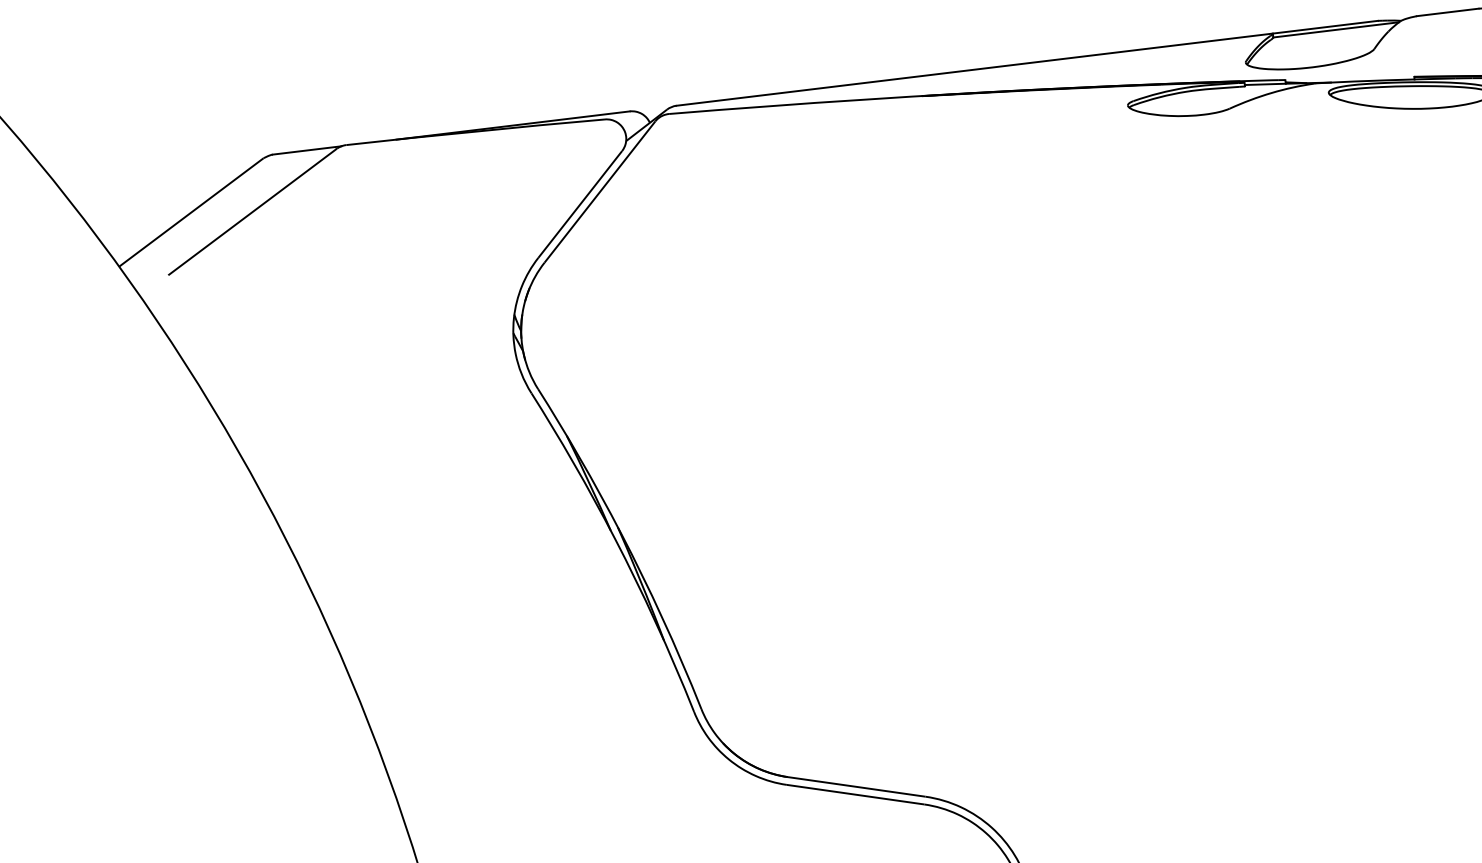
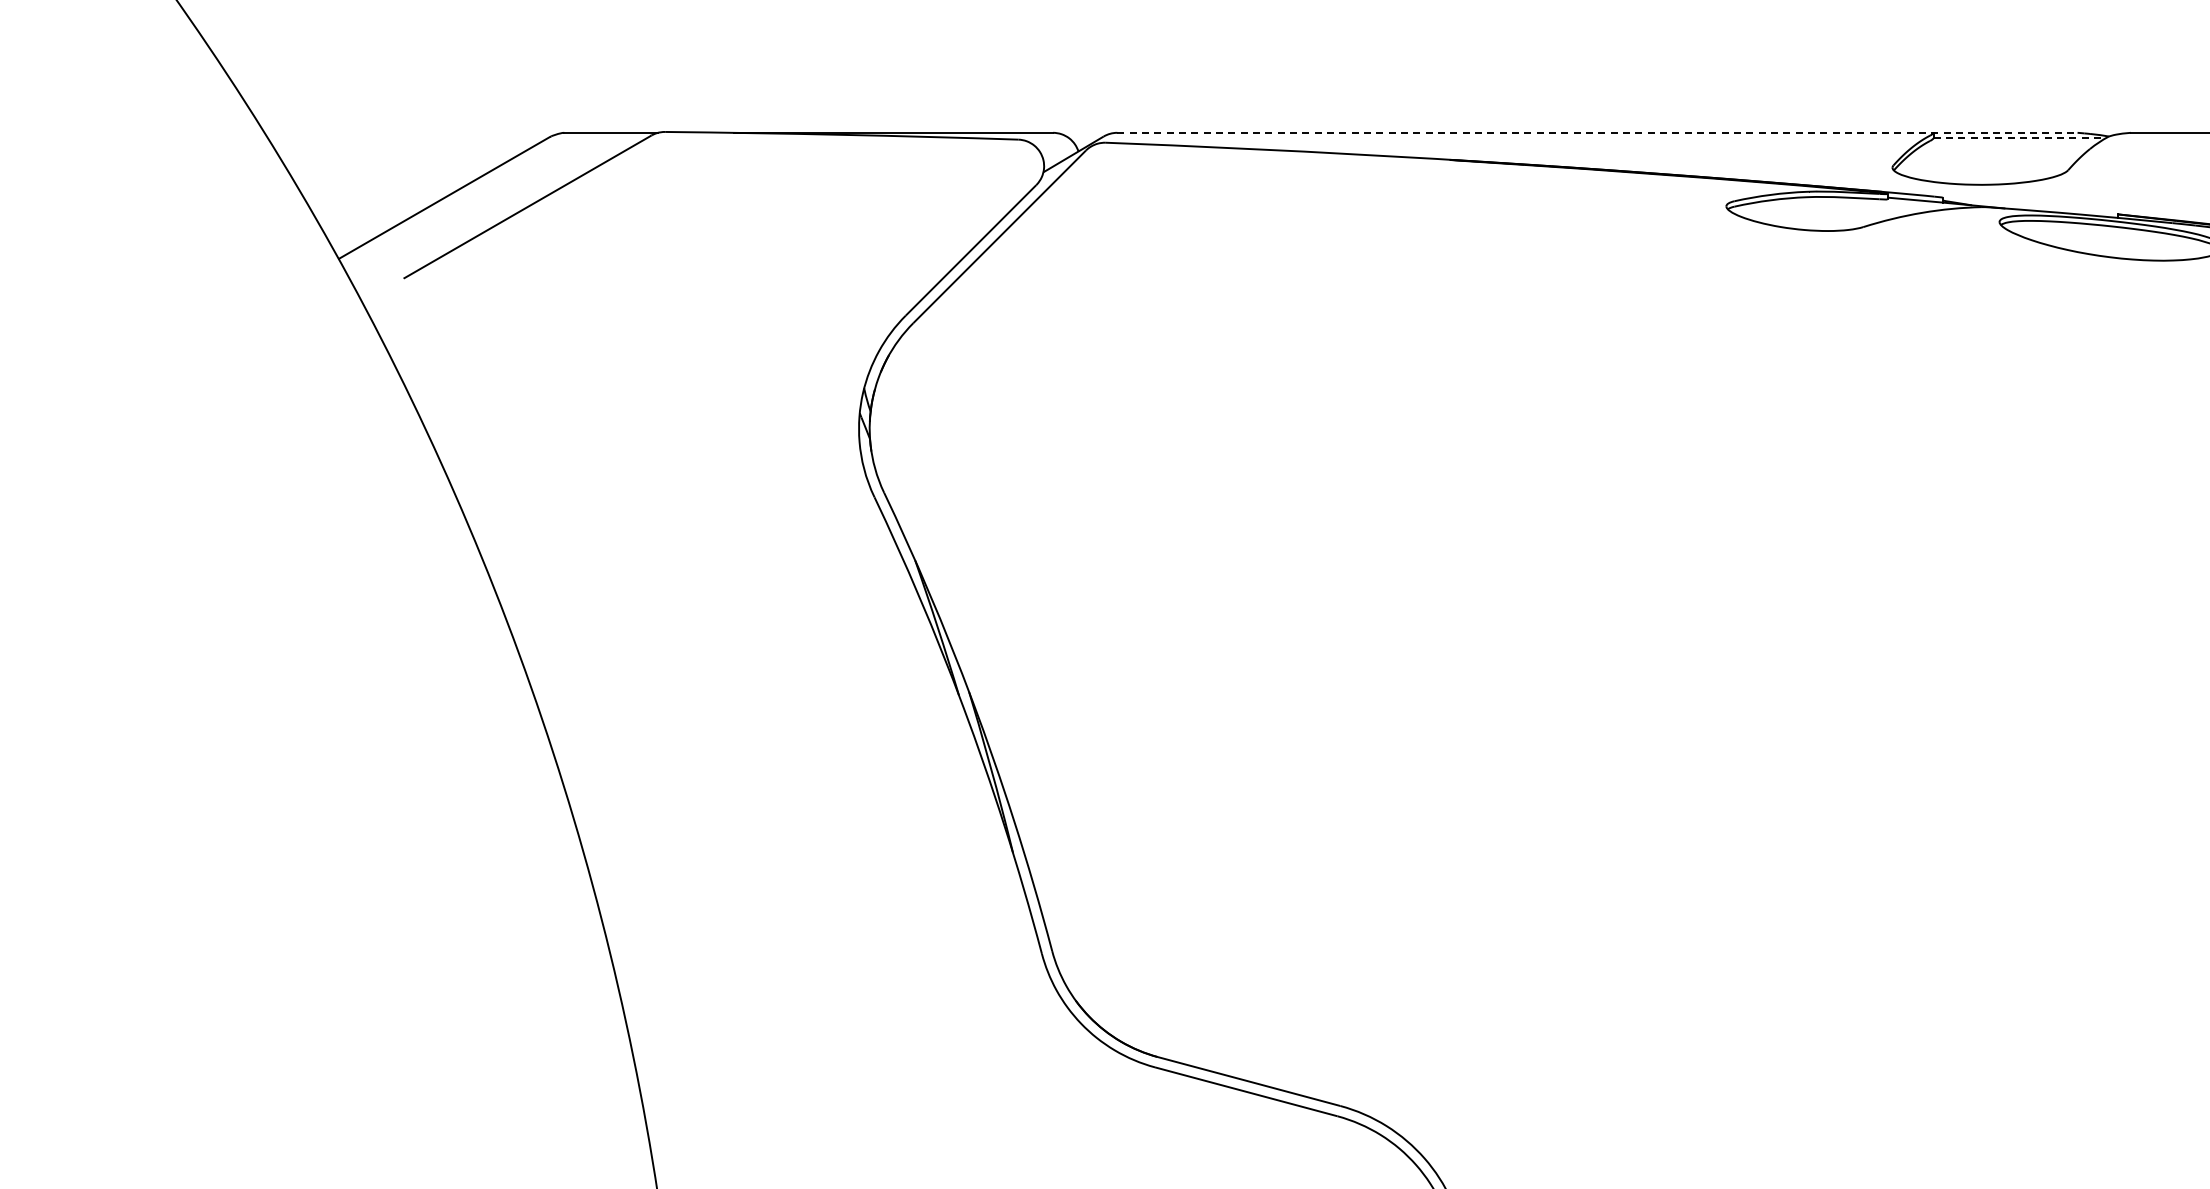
line: (1336, 30) -> (2020, 138), solid -> dashed
line: (1027, 63) -> (1597, 132), solid -> dashed

